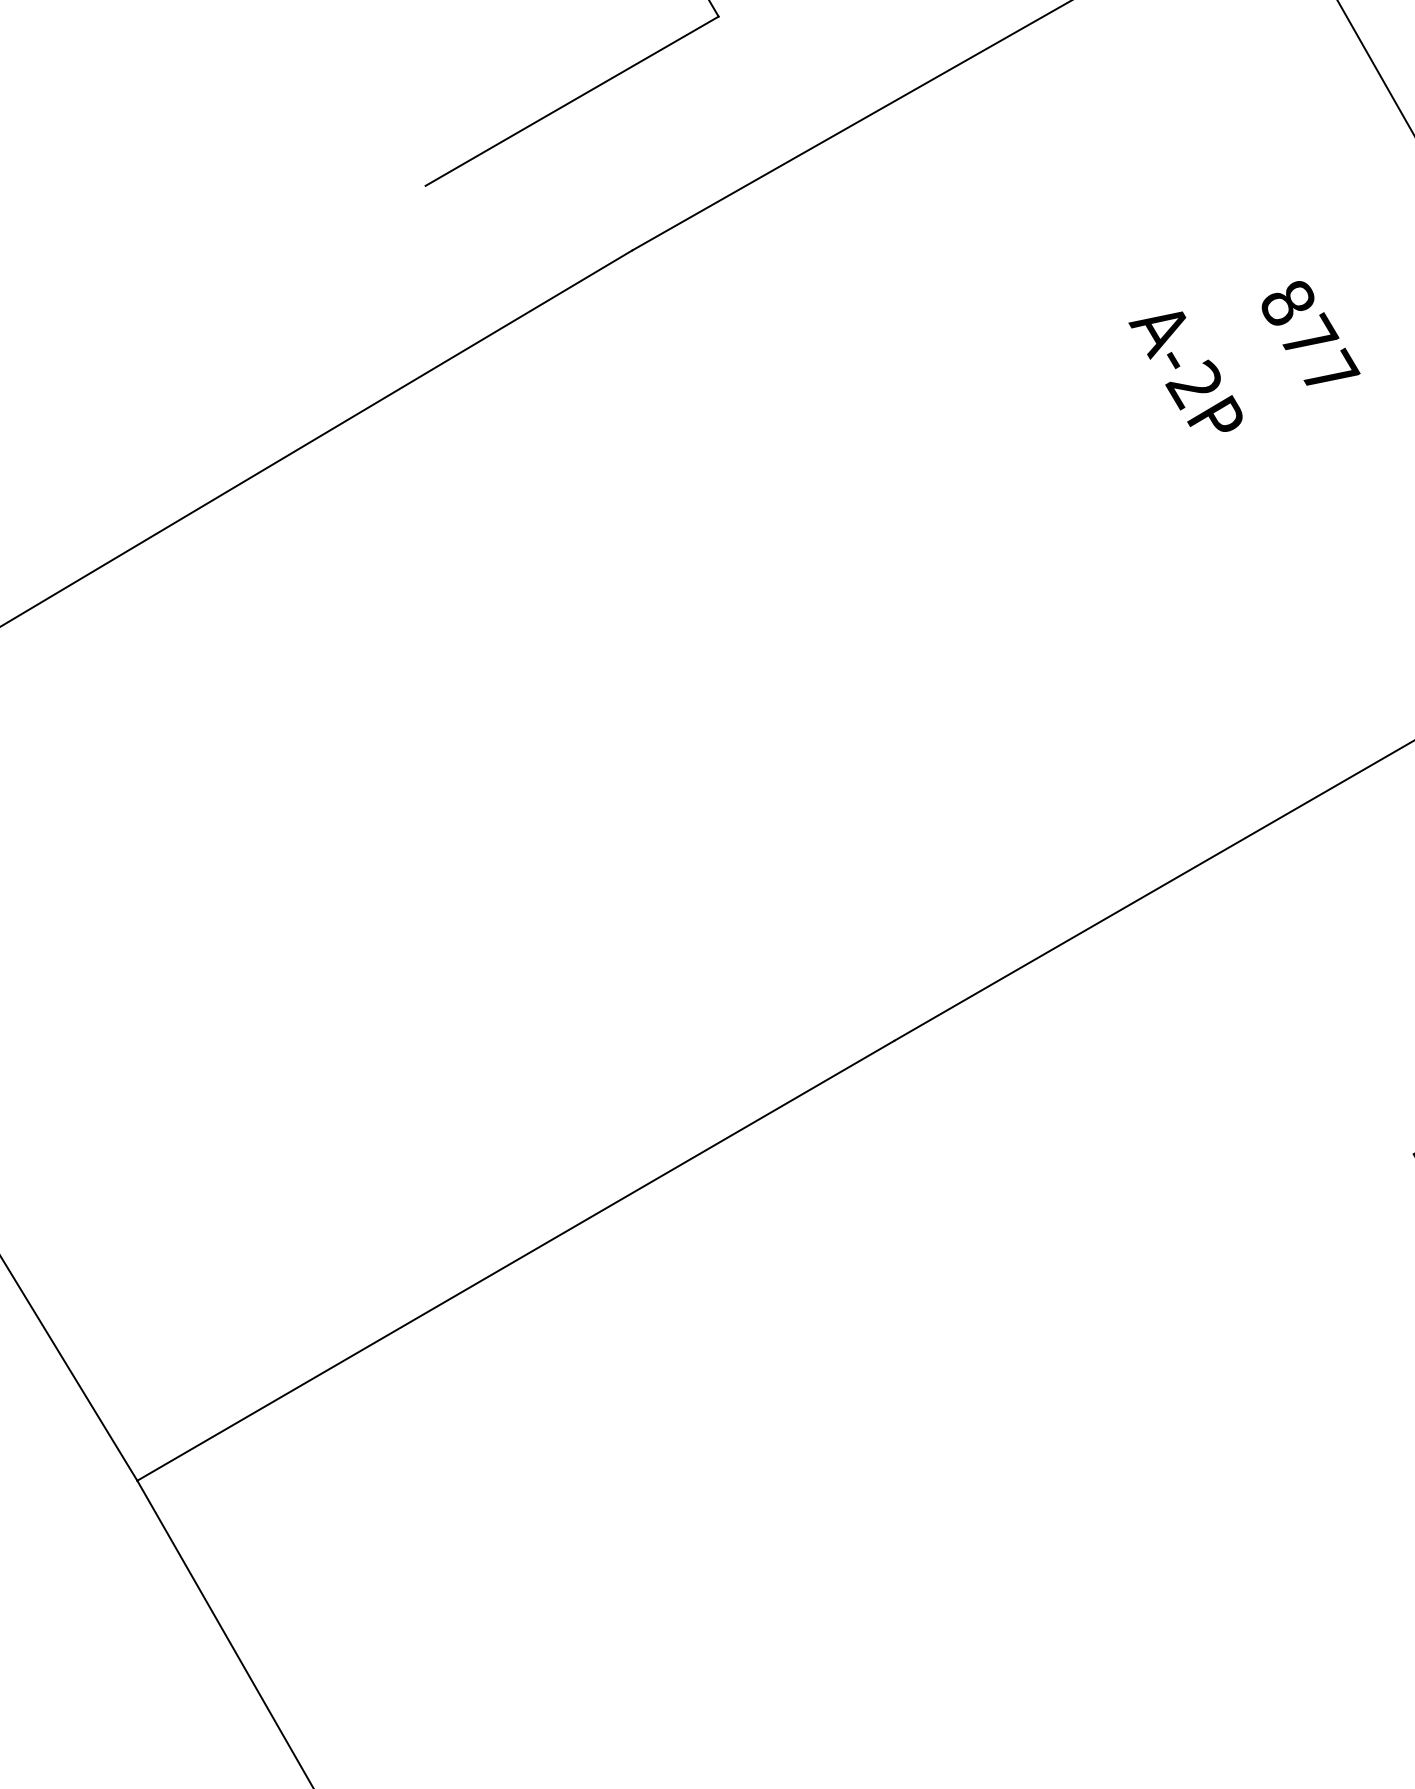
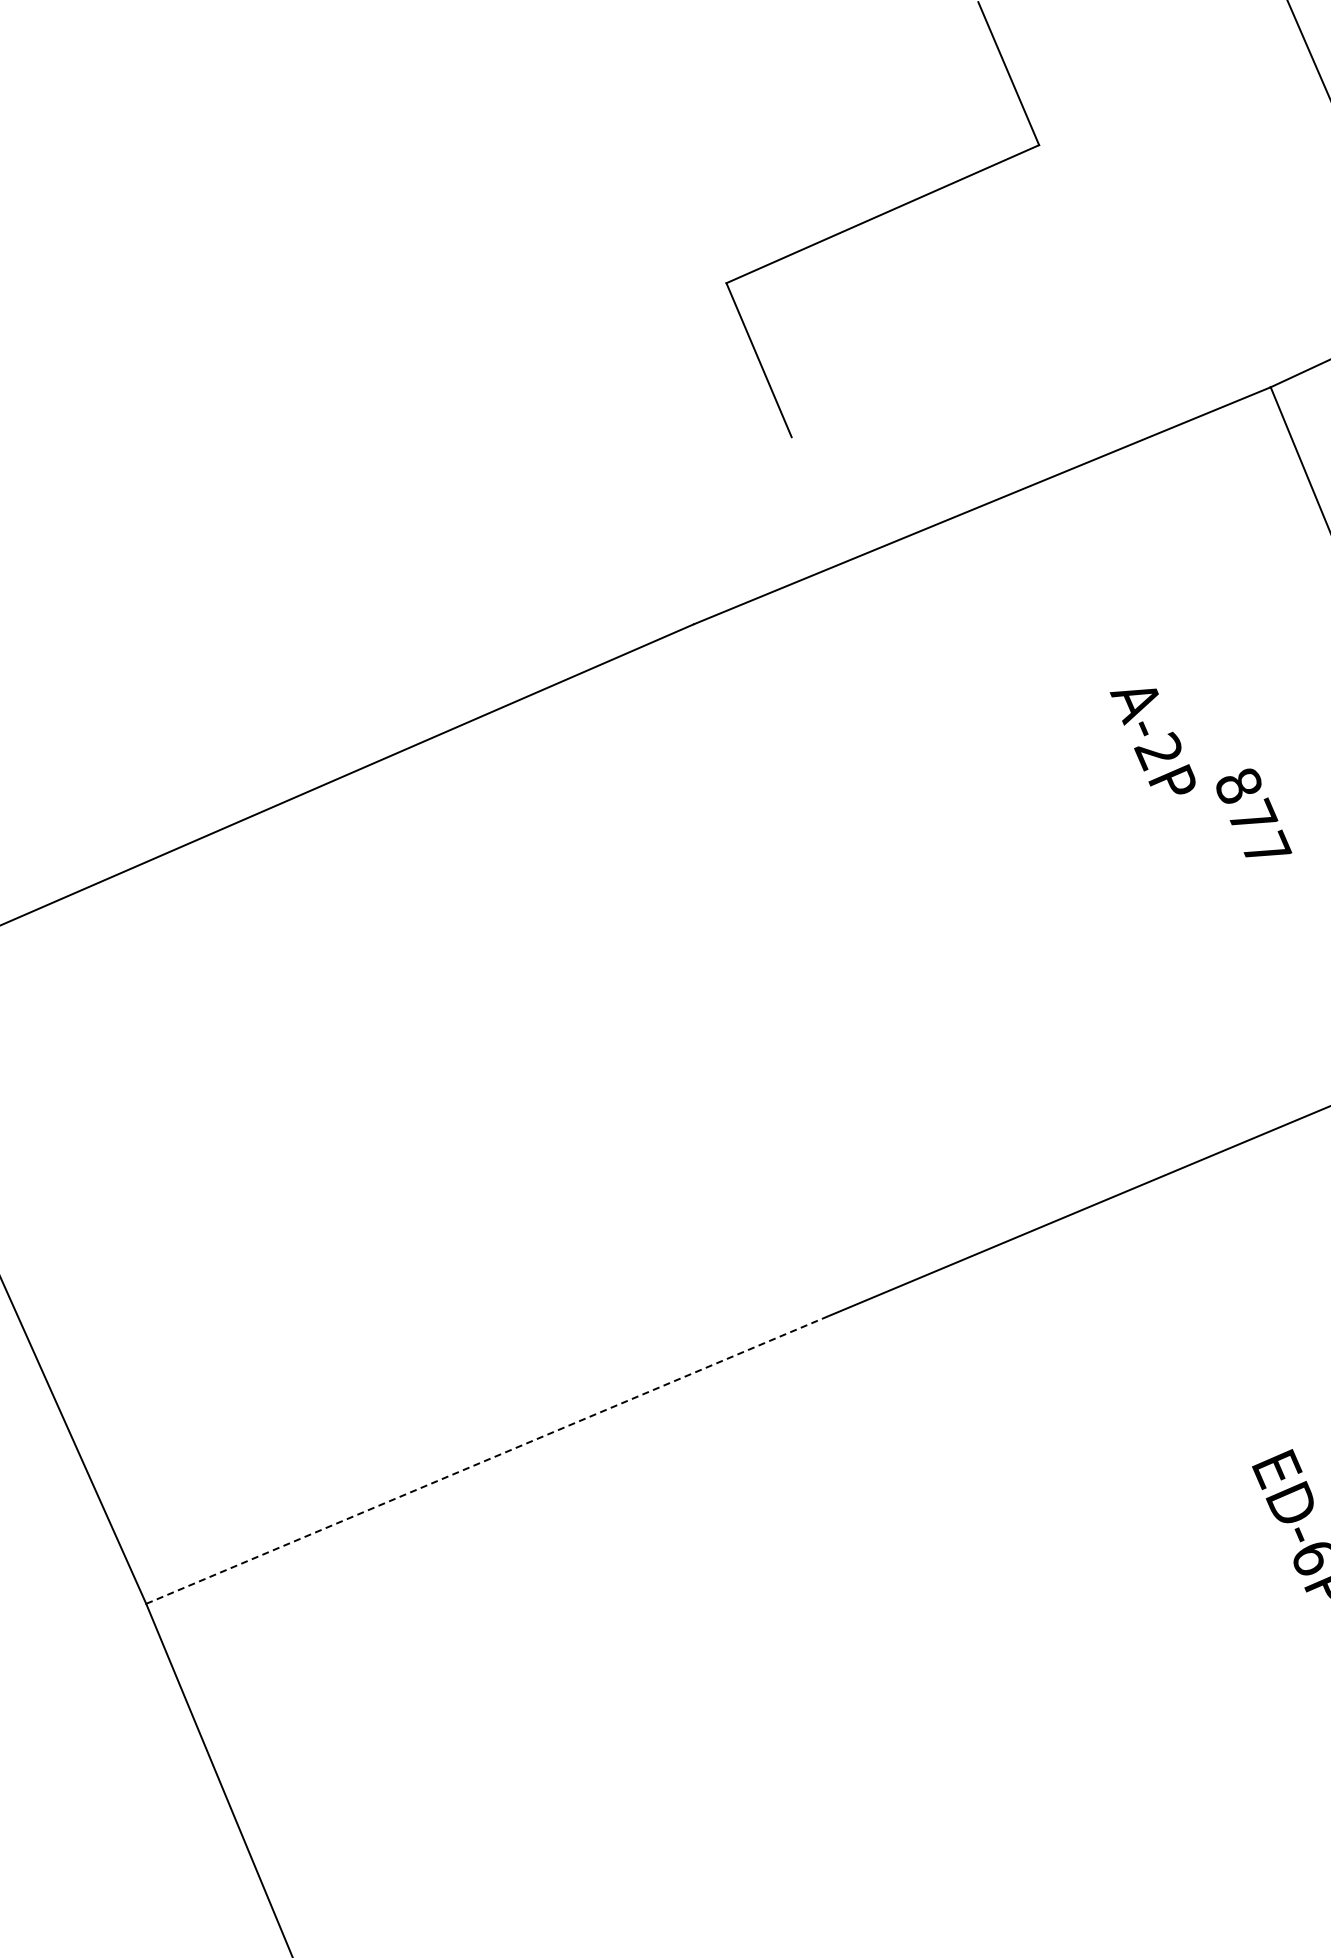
line: (572, 101) -> (659, 492), removed
text: (1310, 331) -> (1254, 812), moved
text: (1185, 374) -> (1152, 741), moved
line: (515, 1260) -> (487, 1459), solid -> dashed

